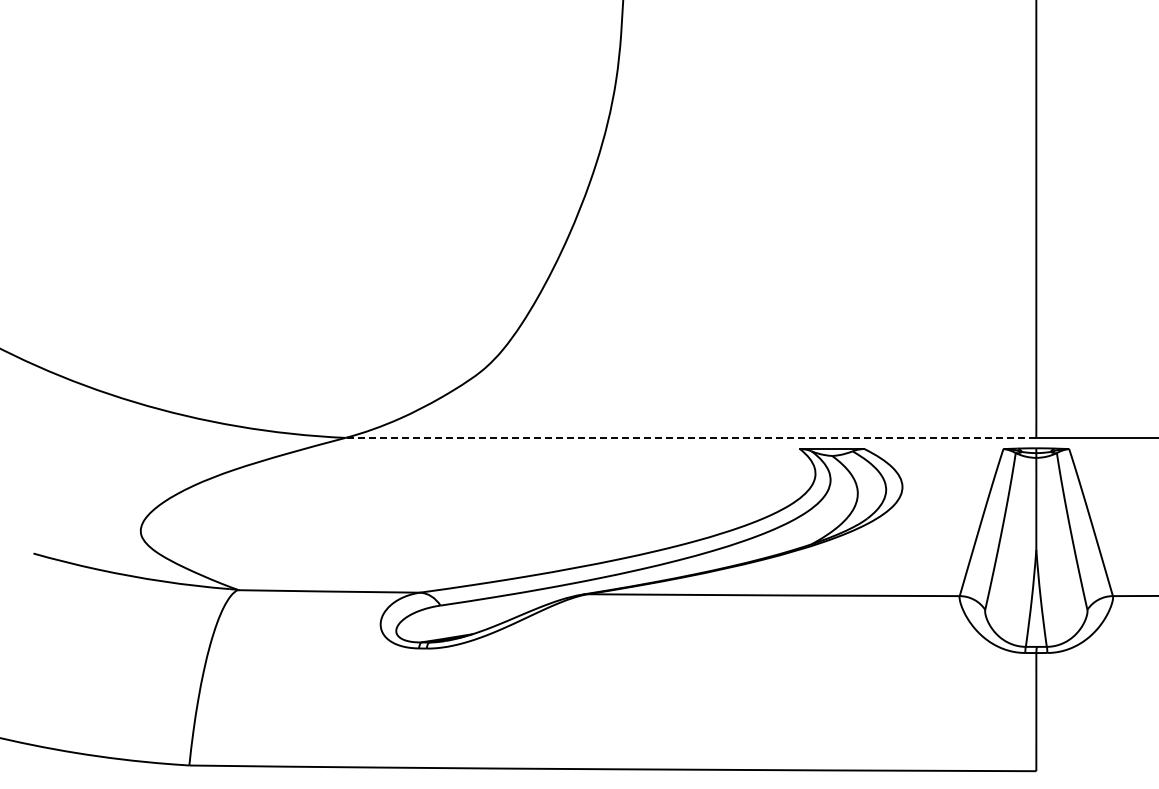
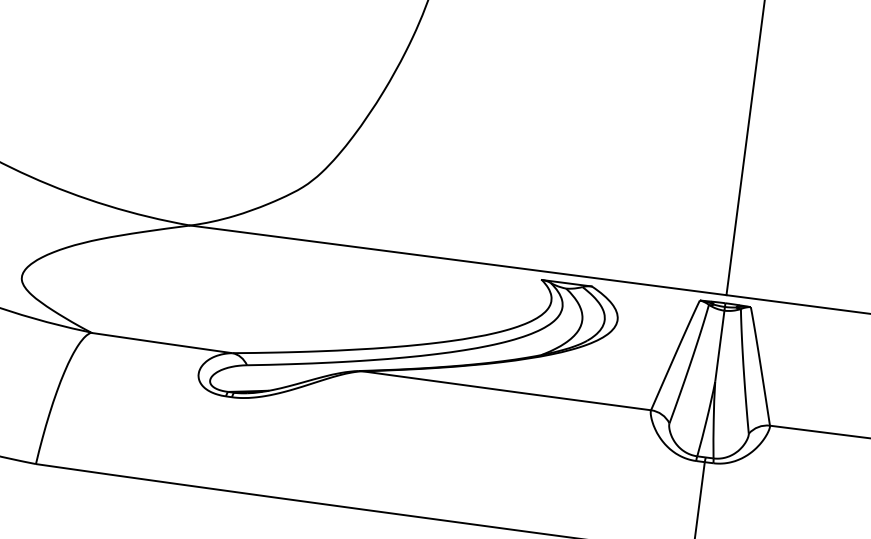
line: (690, 437) -> (458, 259), dashed -> solid

